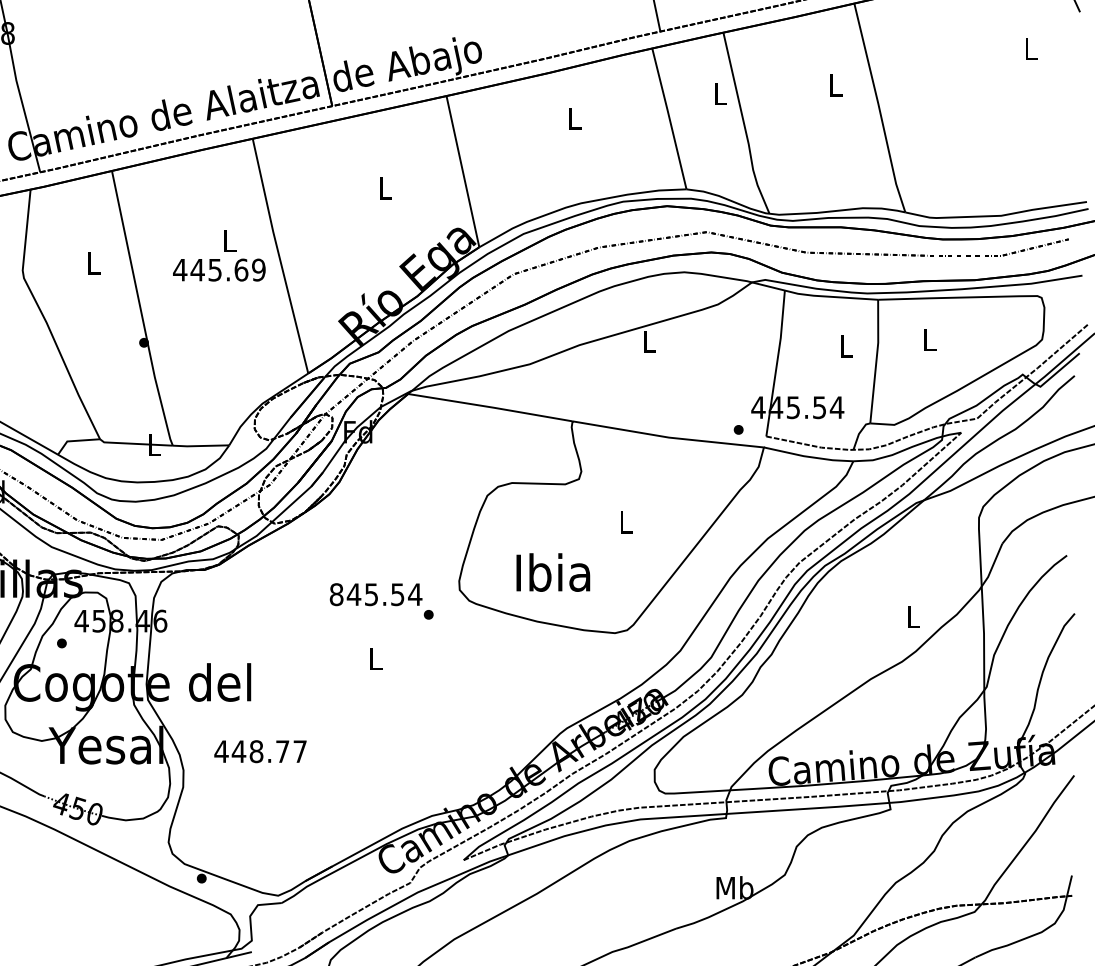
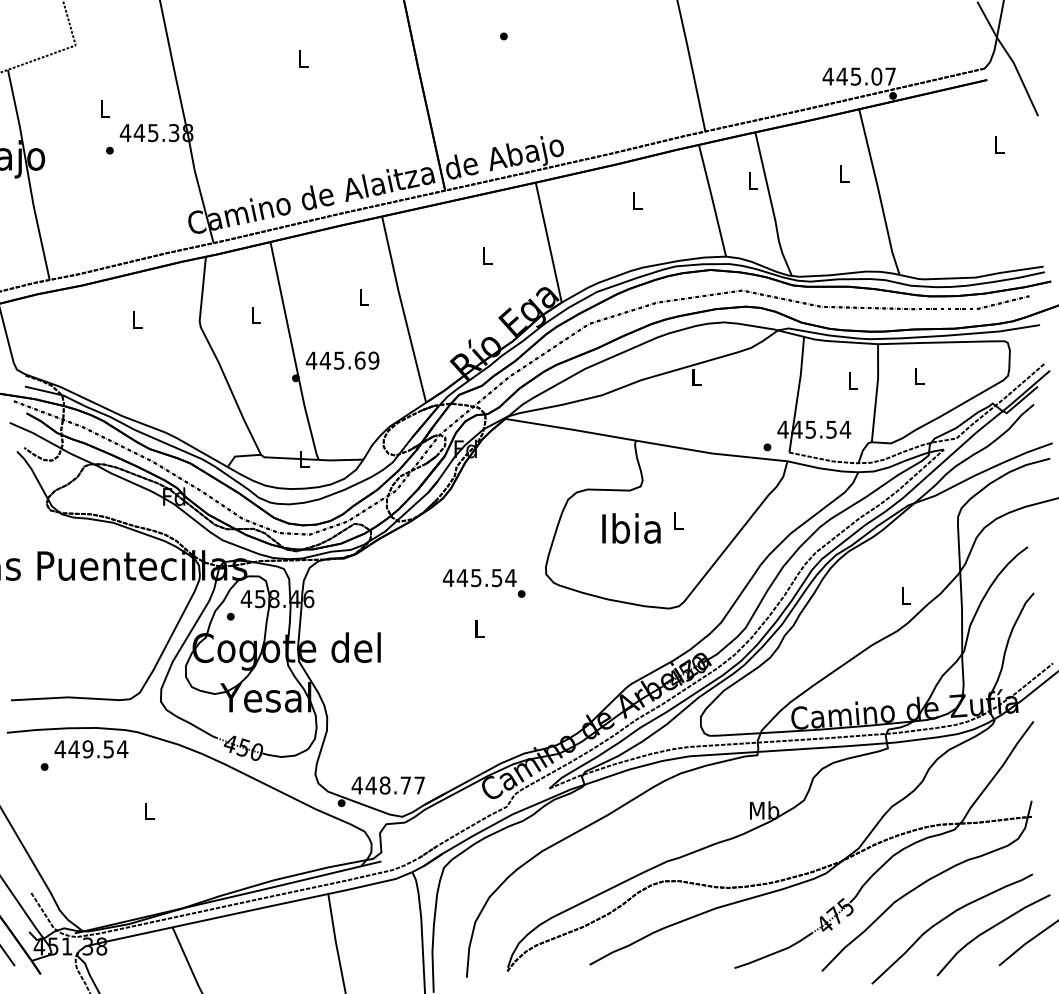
text: (219, 269) -> (342, 360), moved
text: (553, 572) -> (631, 528), moved
text: (336, 595) -> (448, 578), 845.54 -> 445.54
text: (259, 751) -> (387, 785), moved

